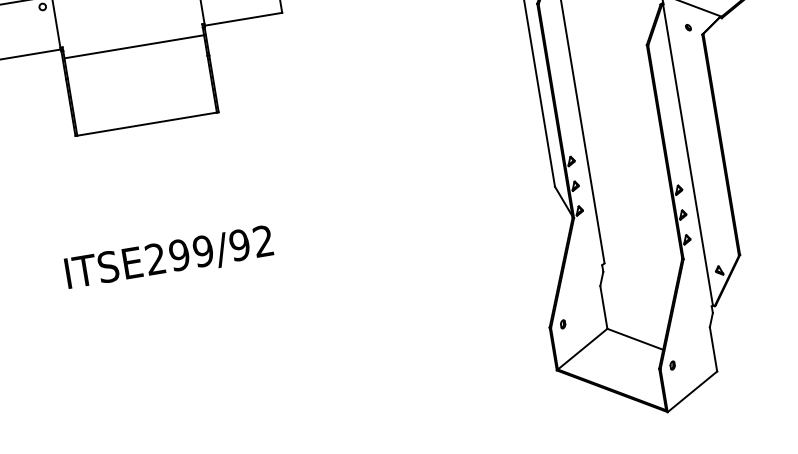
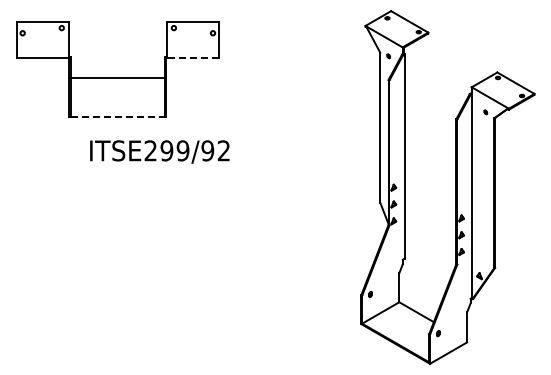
line: (242, 19) -> (192, 58), solid -> dashed
line: (133, 47) -> (117, 78), moved
line: (147, 123) -> (118, 116), solid -> dashed
text: (168, 257) -> (159, 151), moved

